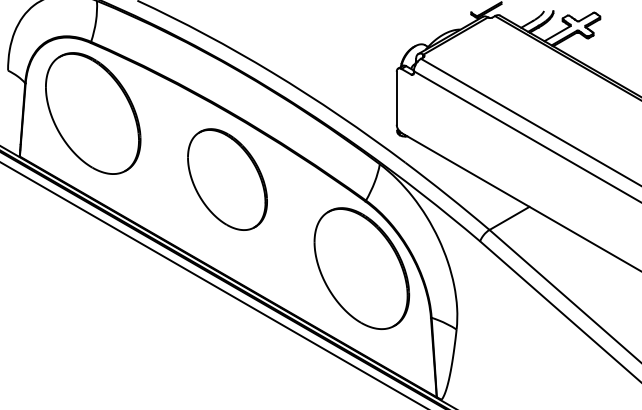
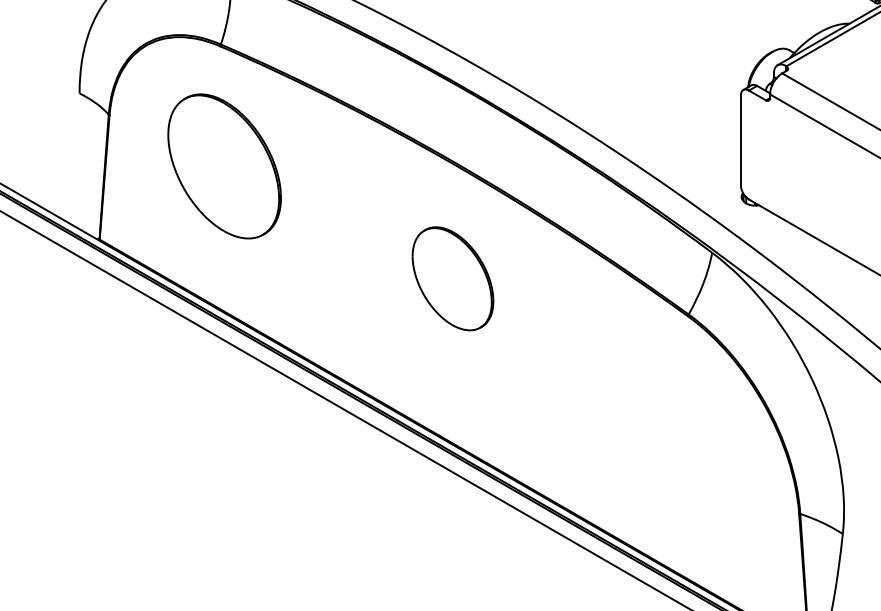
part: (93, 113) -> (224, 166), size x0.7
part: (227, 179) -> (452, 278), size x0.6
part: (361, 268) -> (680, 430), removed

